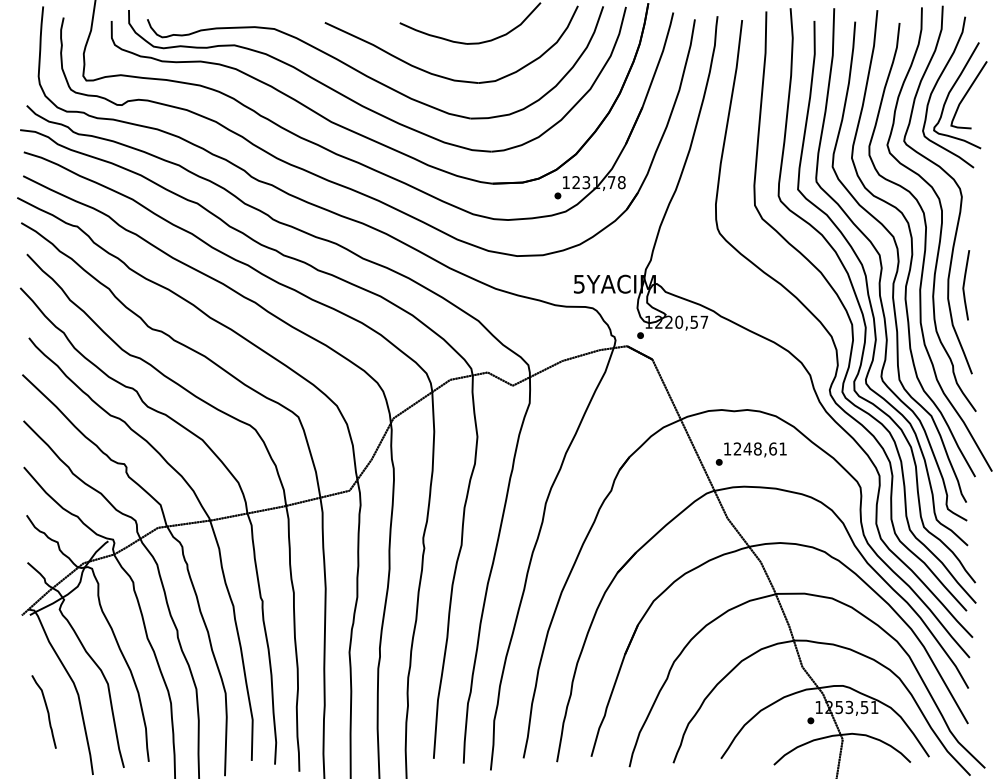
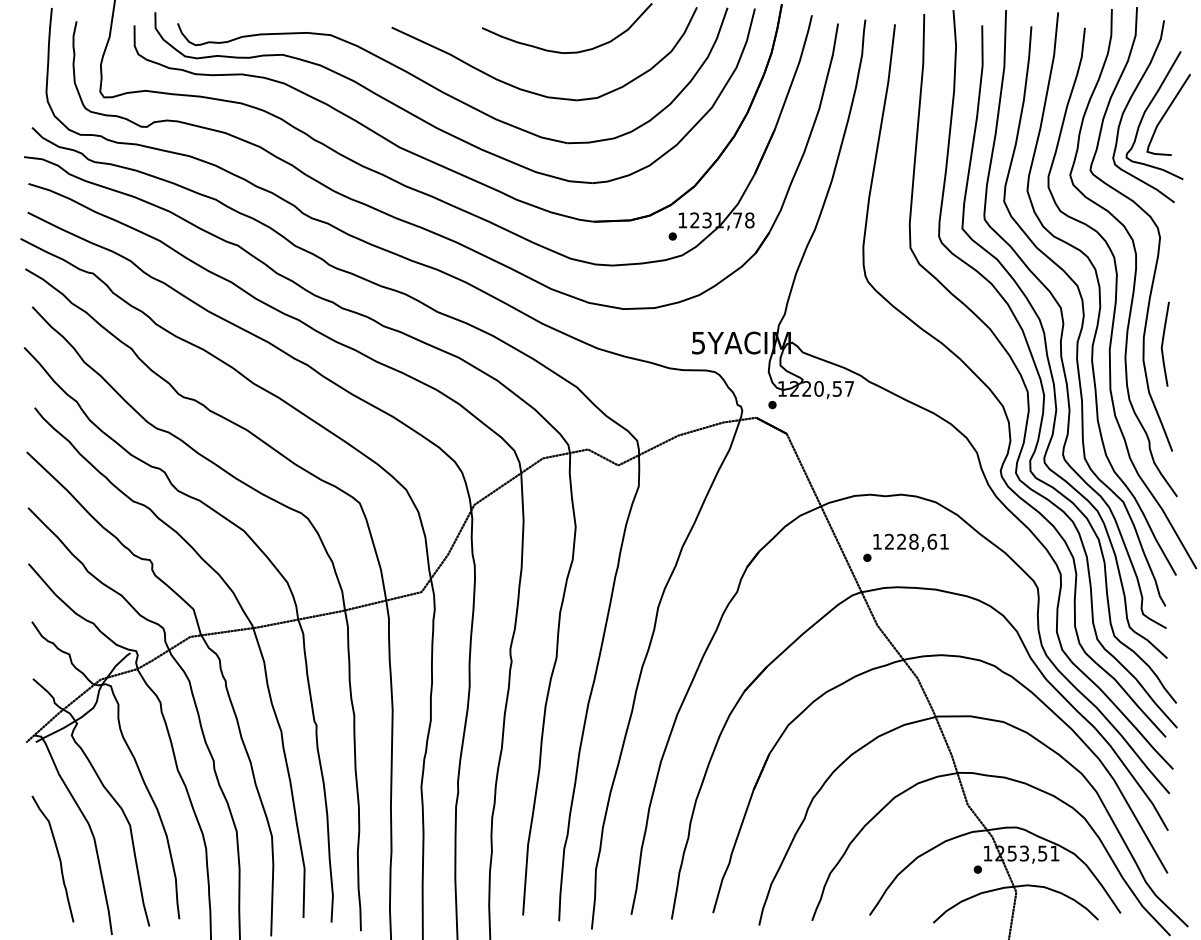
text: (747, 448) -> (901, 541), 1248,61 -> 1228,61
part: (43, 711) -> (52, 858), size x1.43

